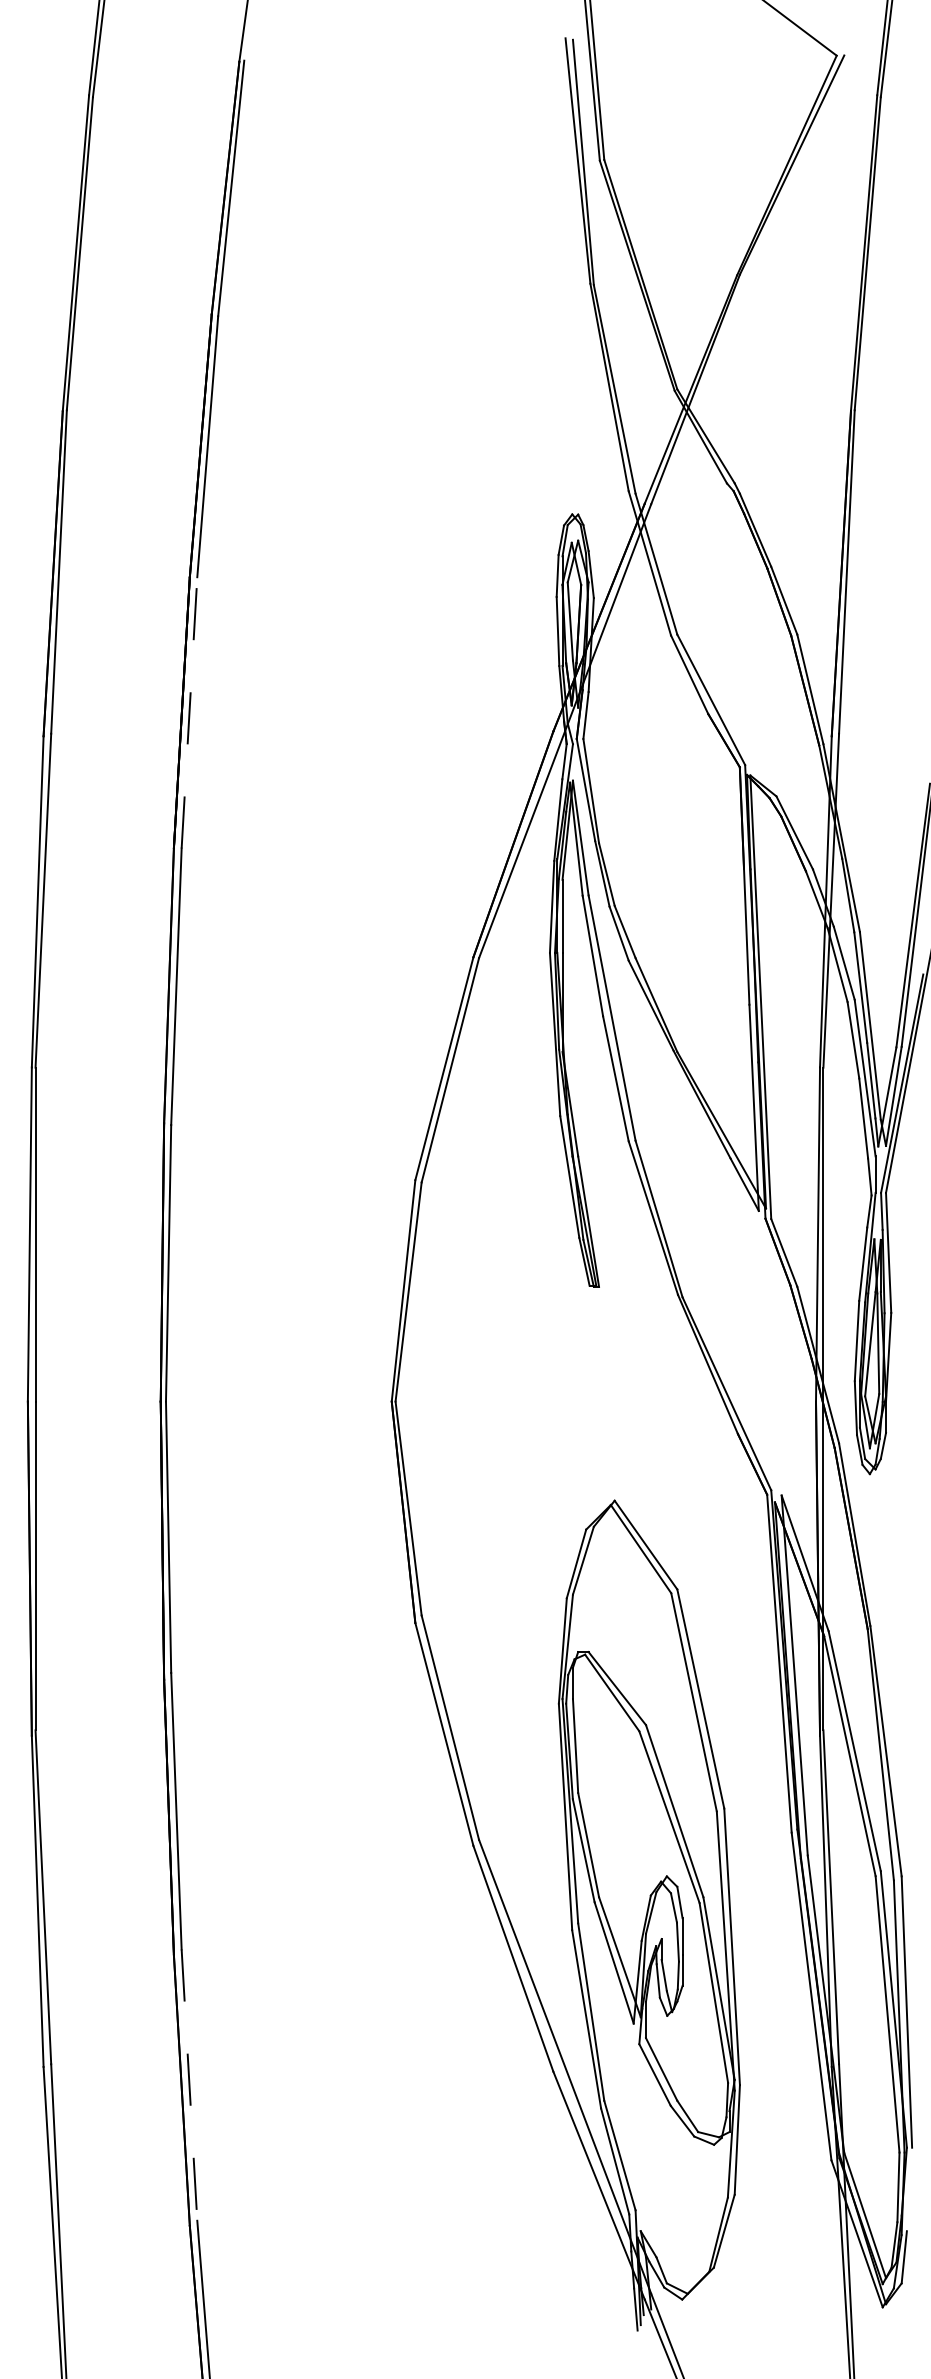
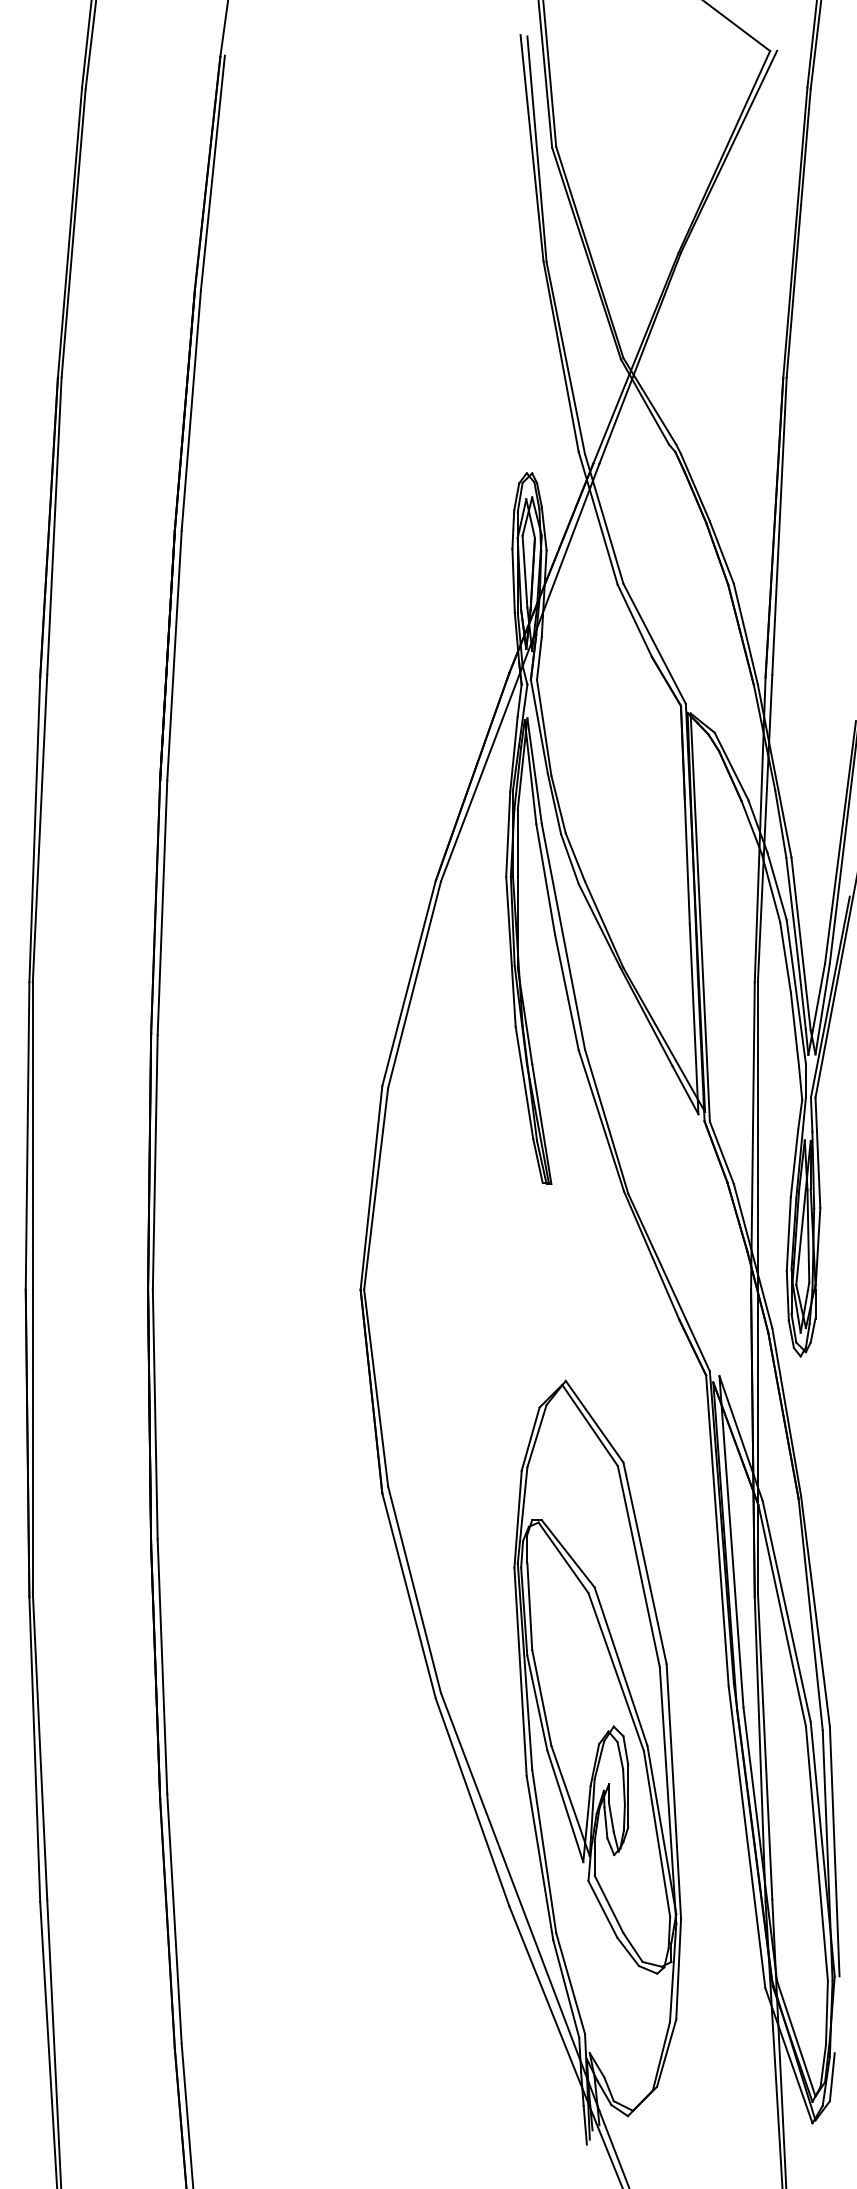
line: (189, 712) -> (174, 655), dashed -> solid
line: (189, 2085) -> (174, 1919), dashed -> solid

